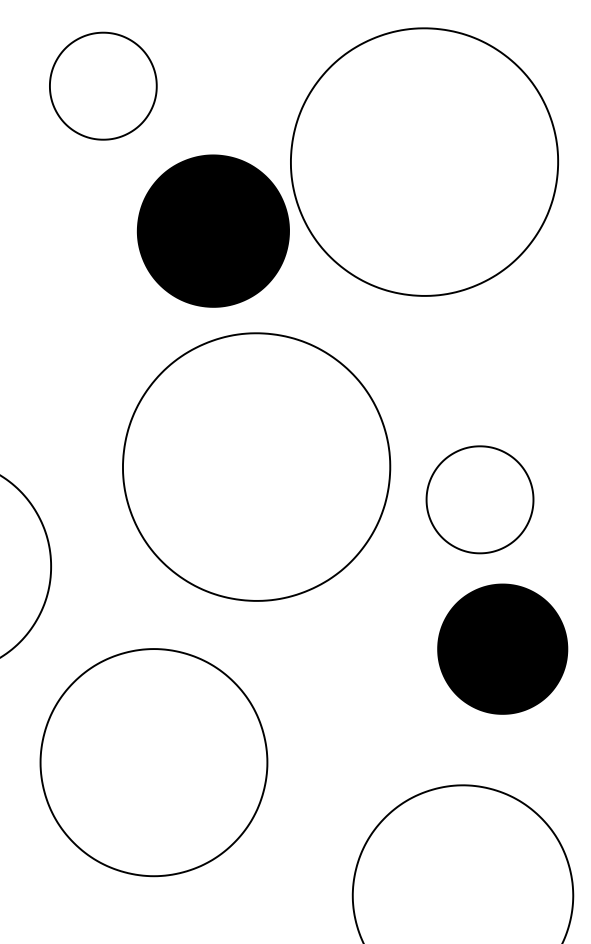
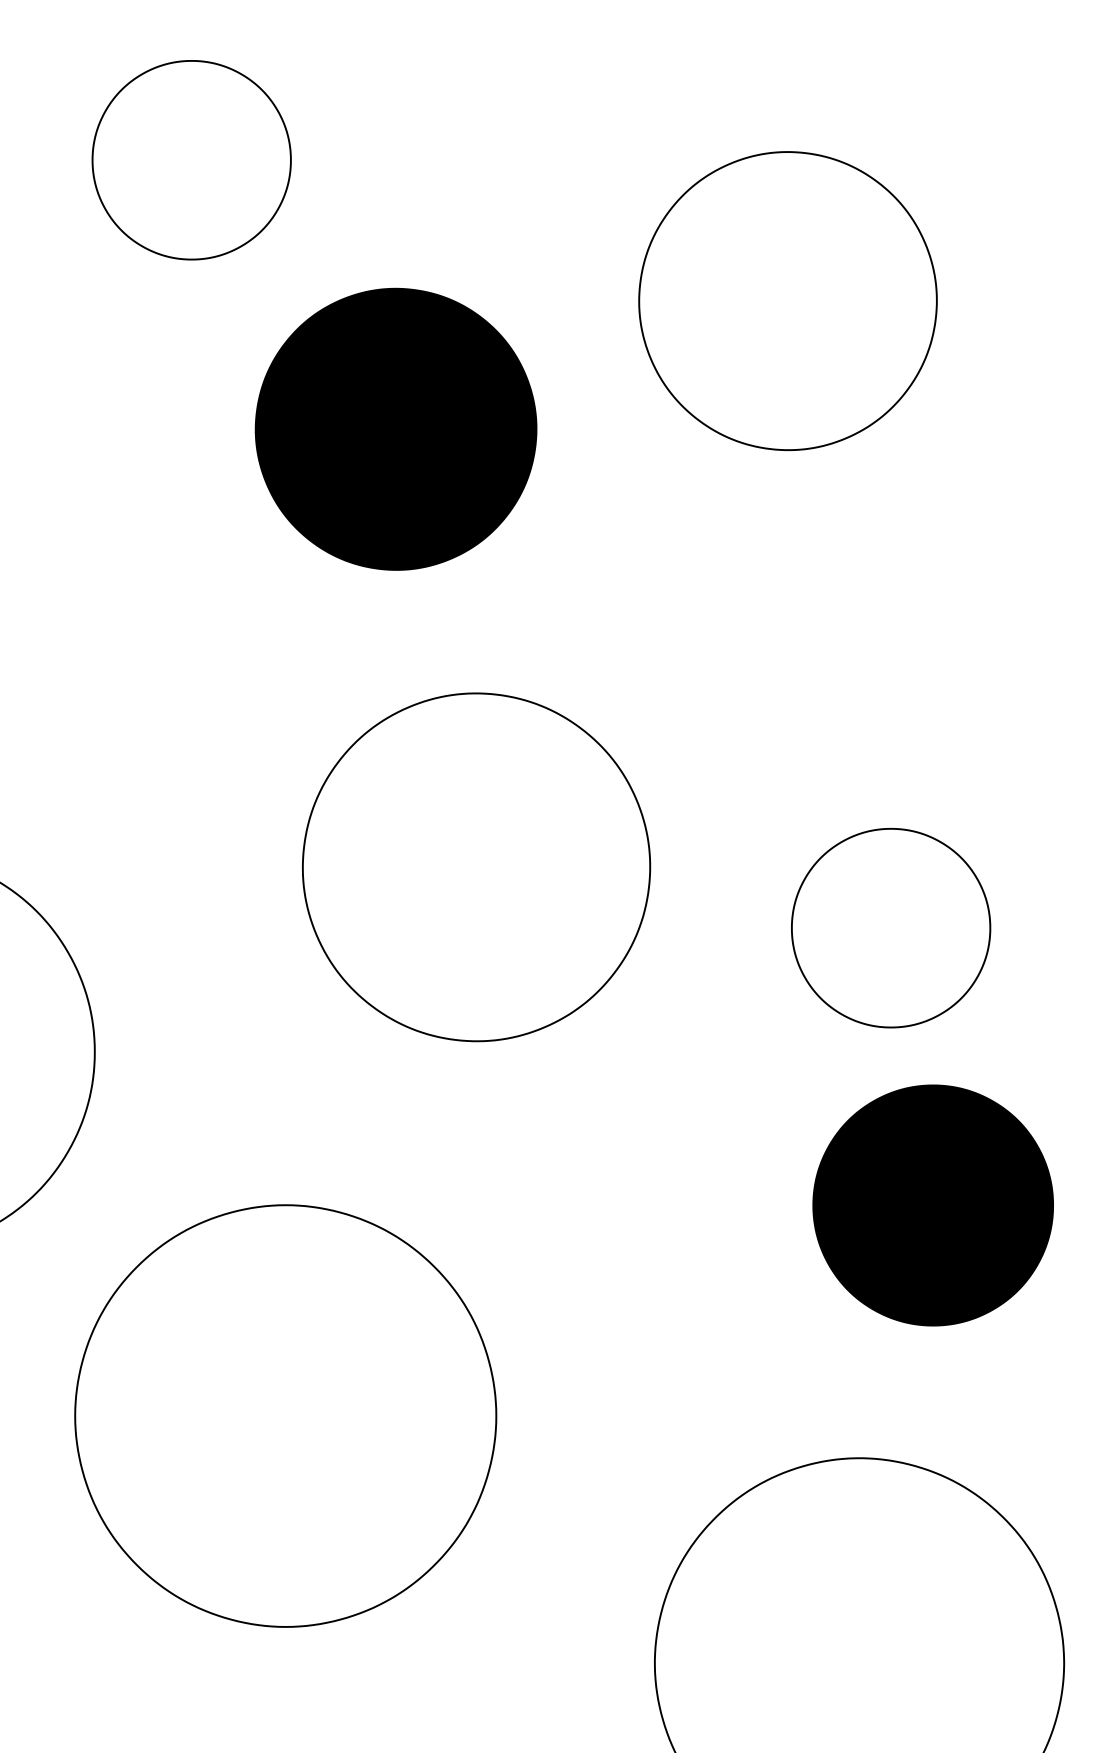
part: (424, 161) -> (788, 300), size x0.6
part: (256, 466) -> (476, 866), size x0.7

